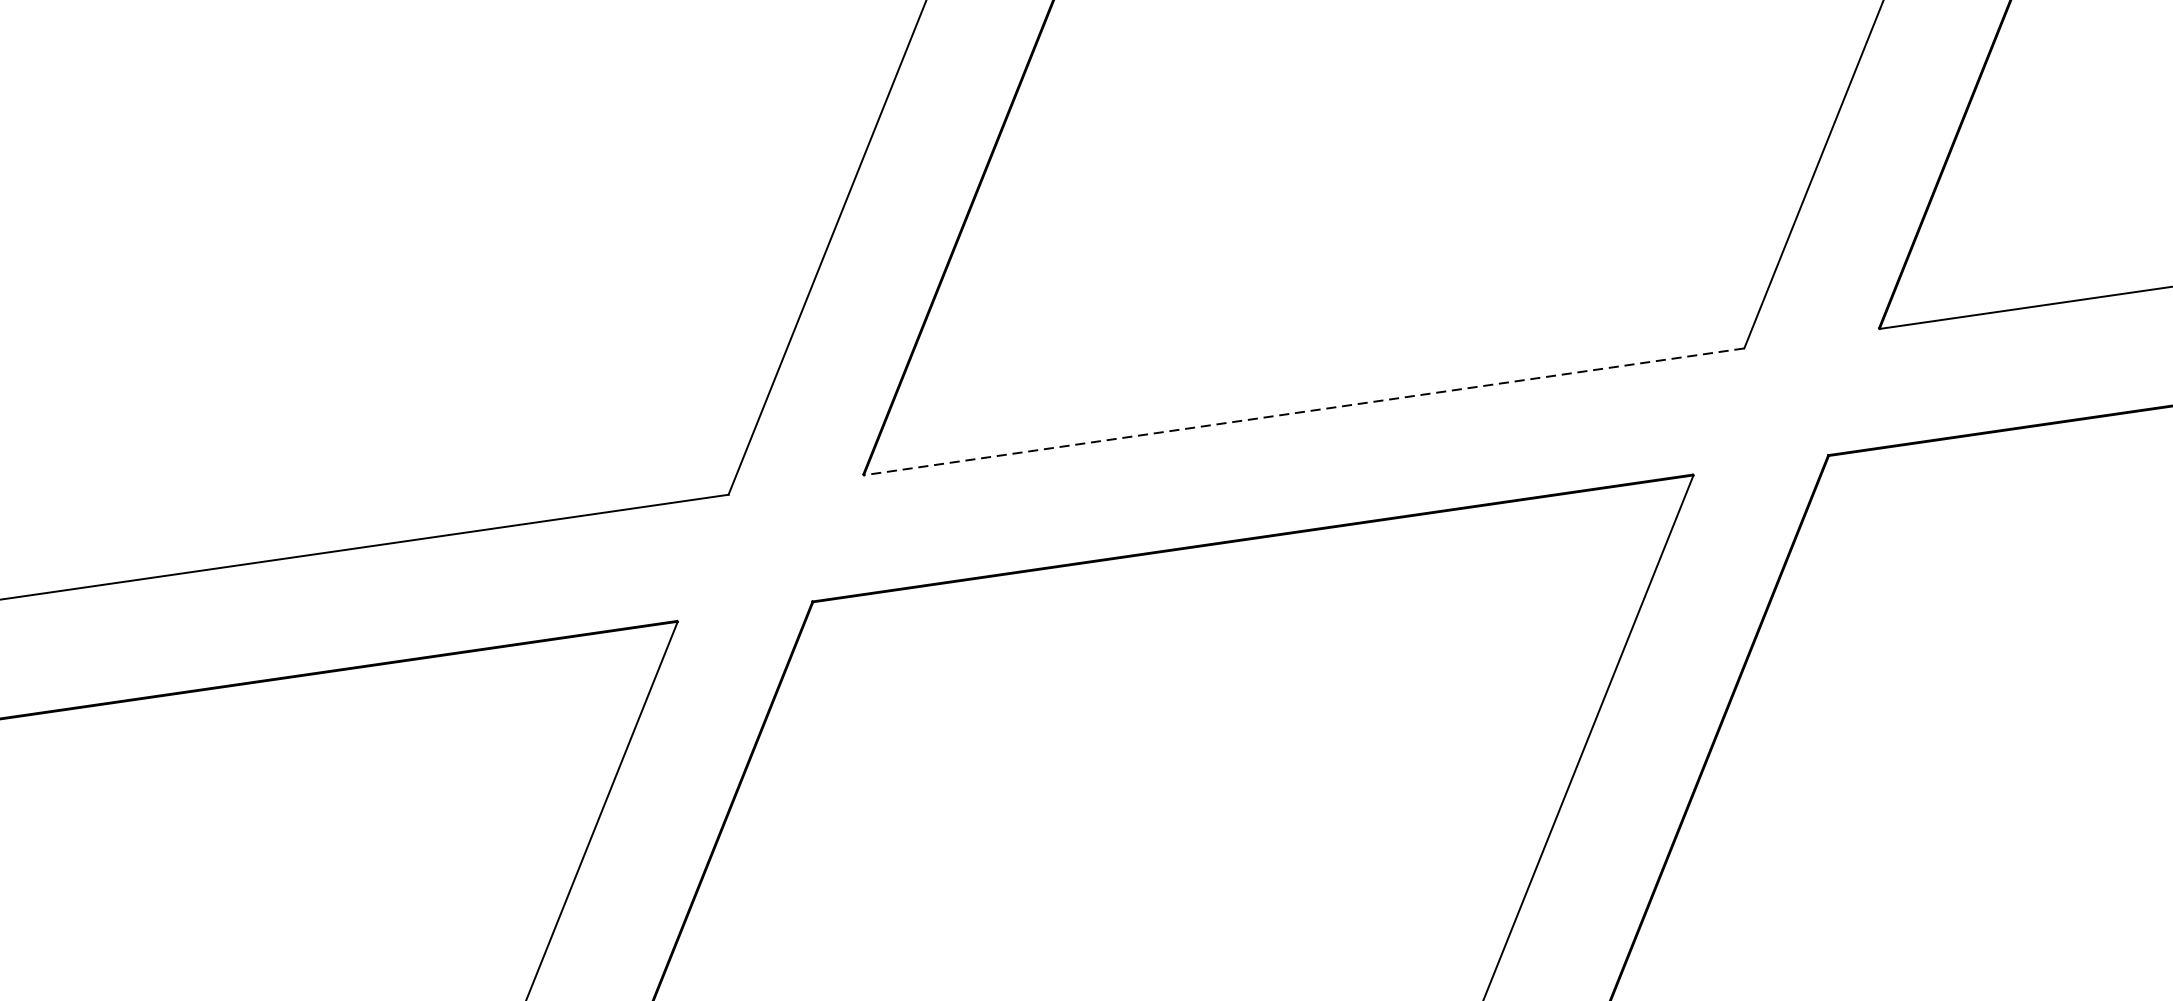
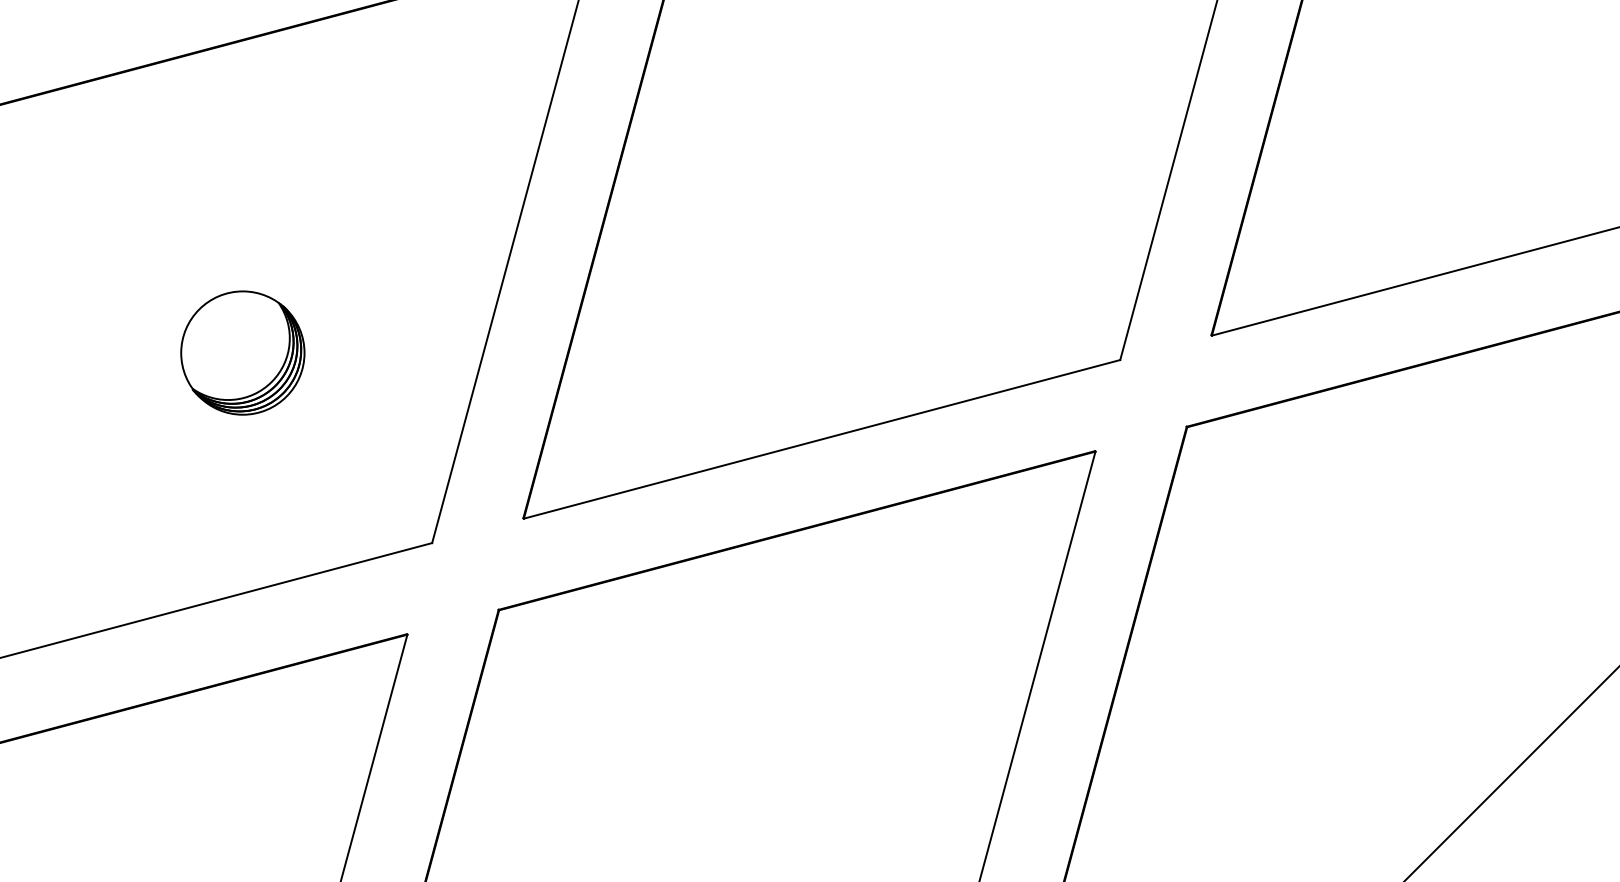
part: (489, 190) -> (242, 352), added
line: (1304, 412) -> (822, 439), dashed -> solid

